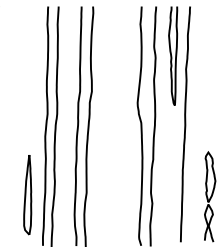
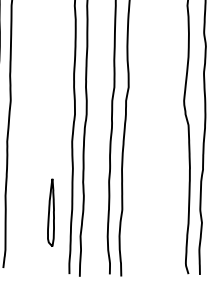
part: (27, 195) -> (50, 213), size x0.7

